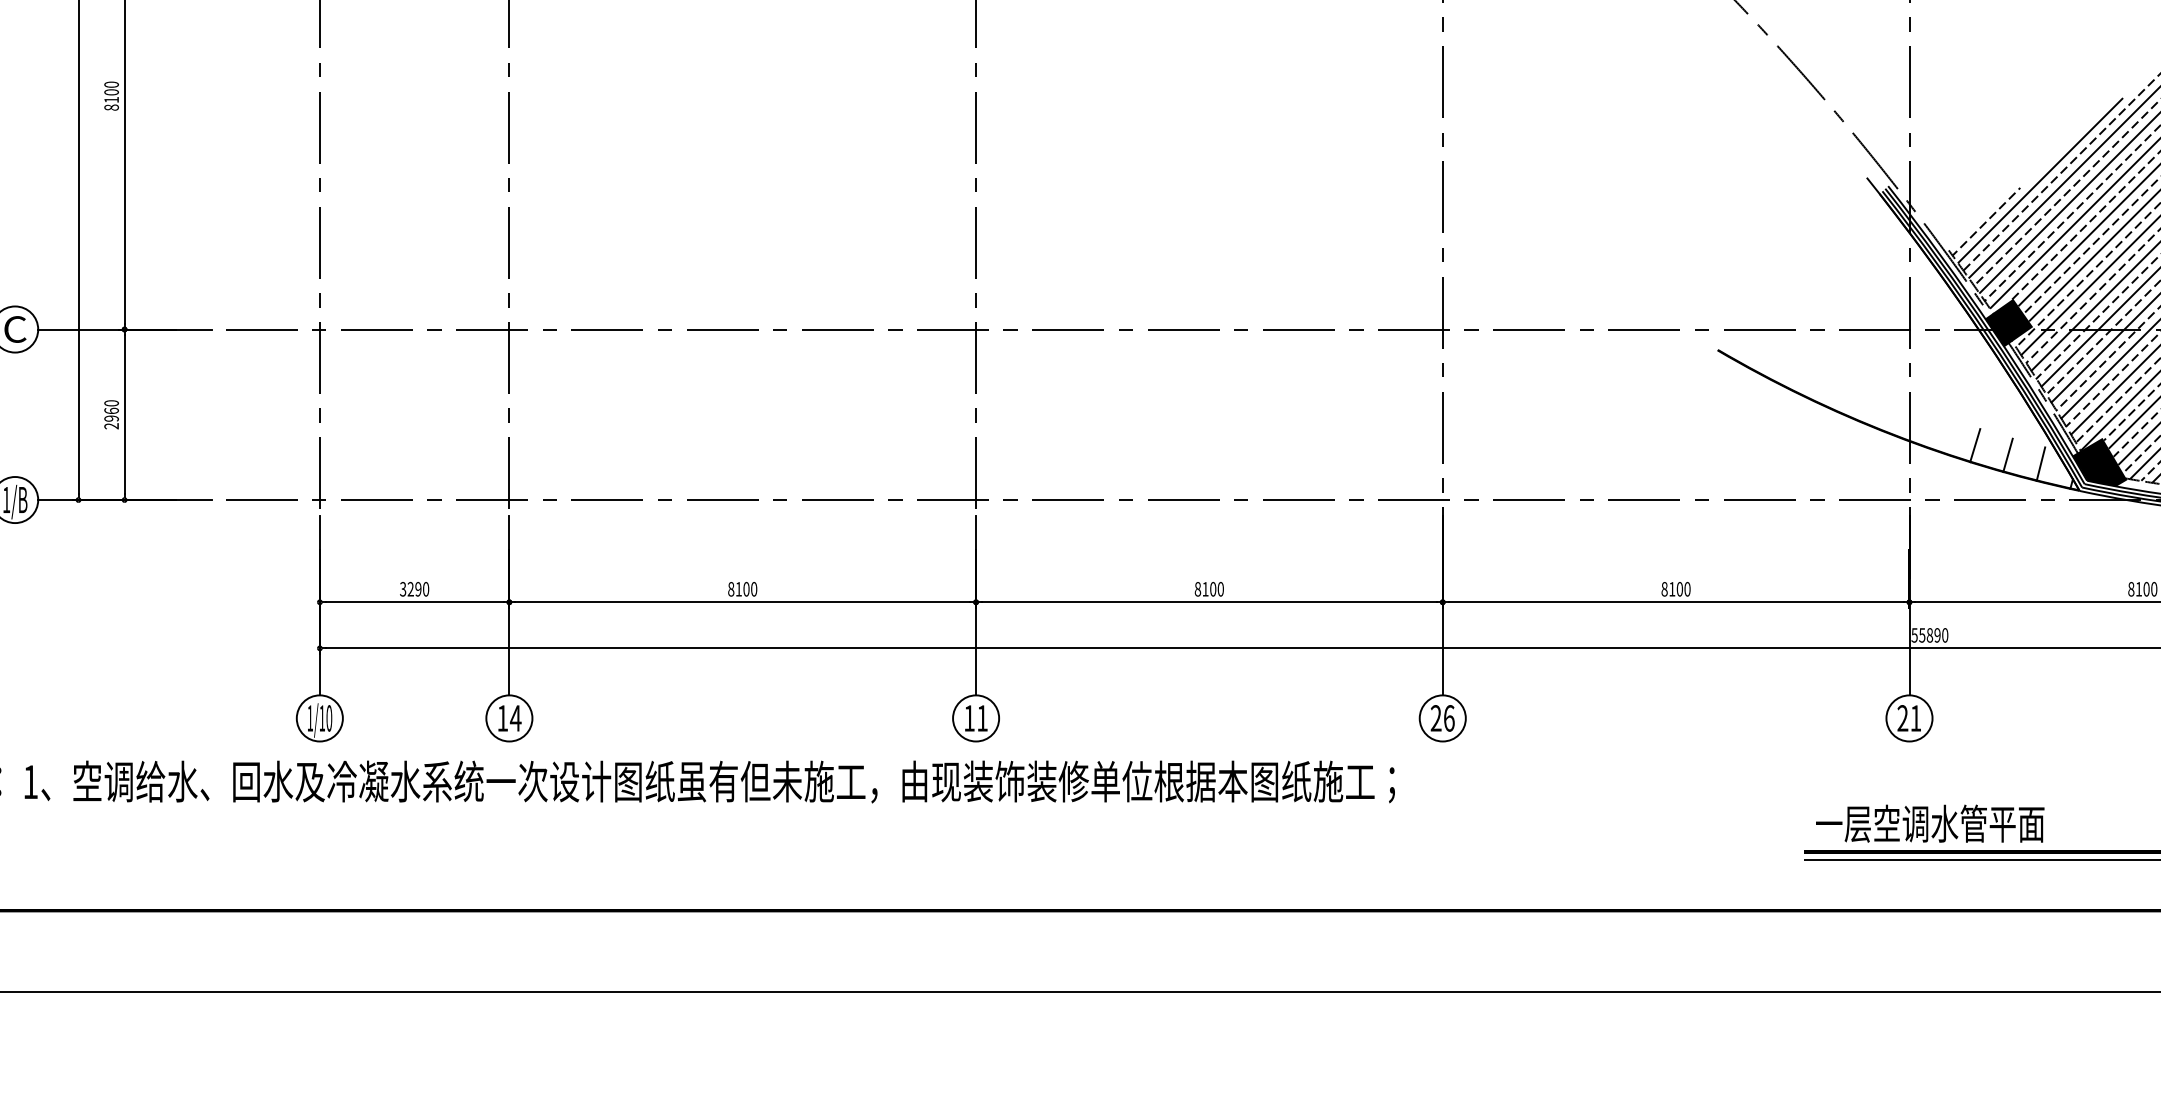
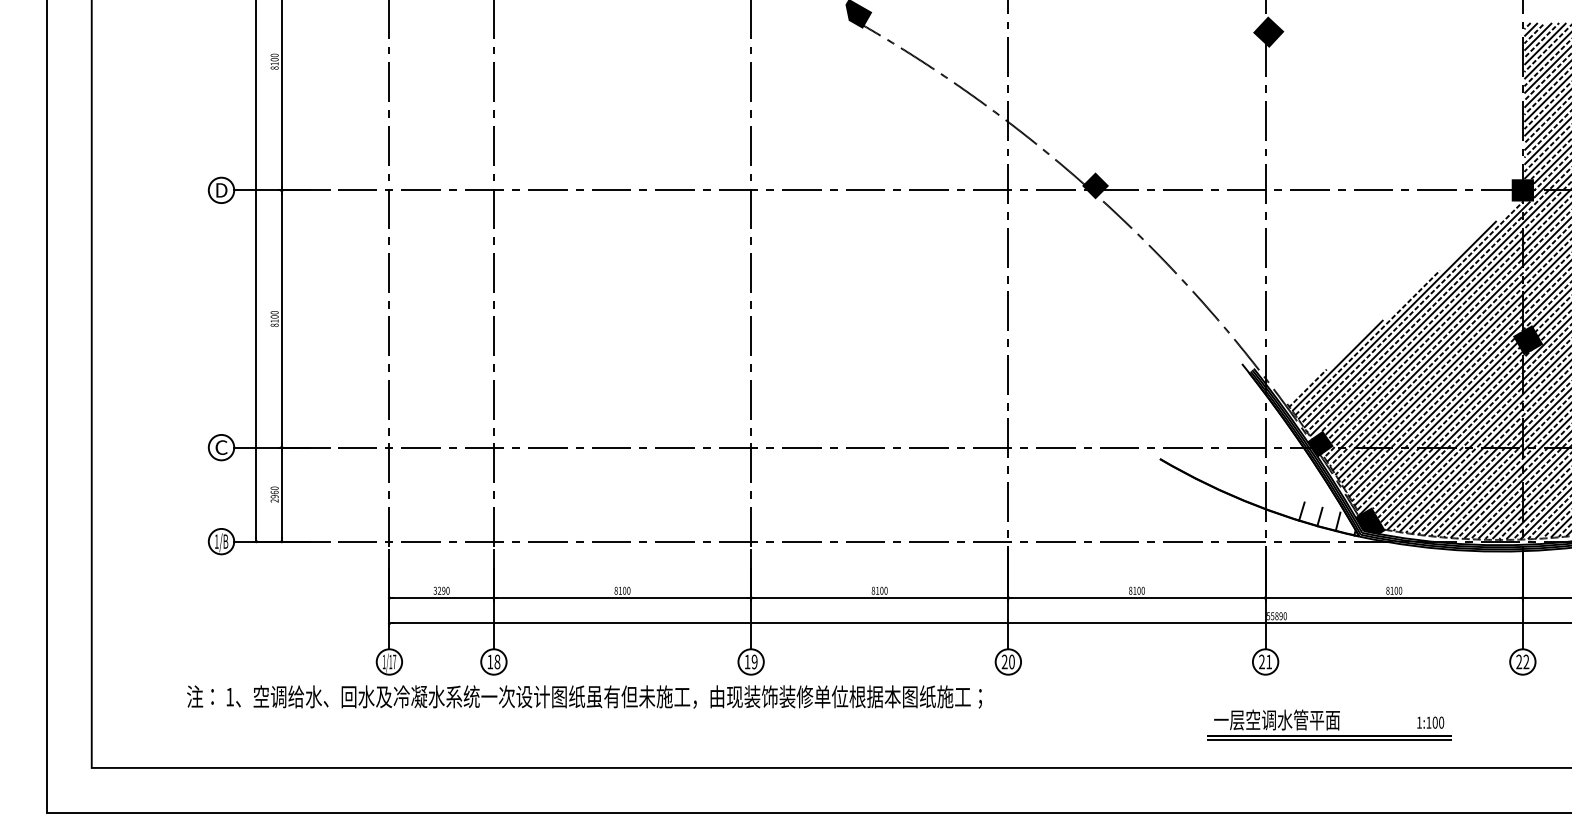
text: (329, 717) -> (394, 661), 1/10 -> 1/17
text: (515, 717) -> (497, 661), 14 -> 18
text: (982, 717) -> (754, 661), 11 -> 19
text: (1448, 717) -> (1011, 661), 26 -> 20

